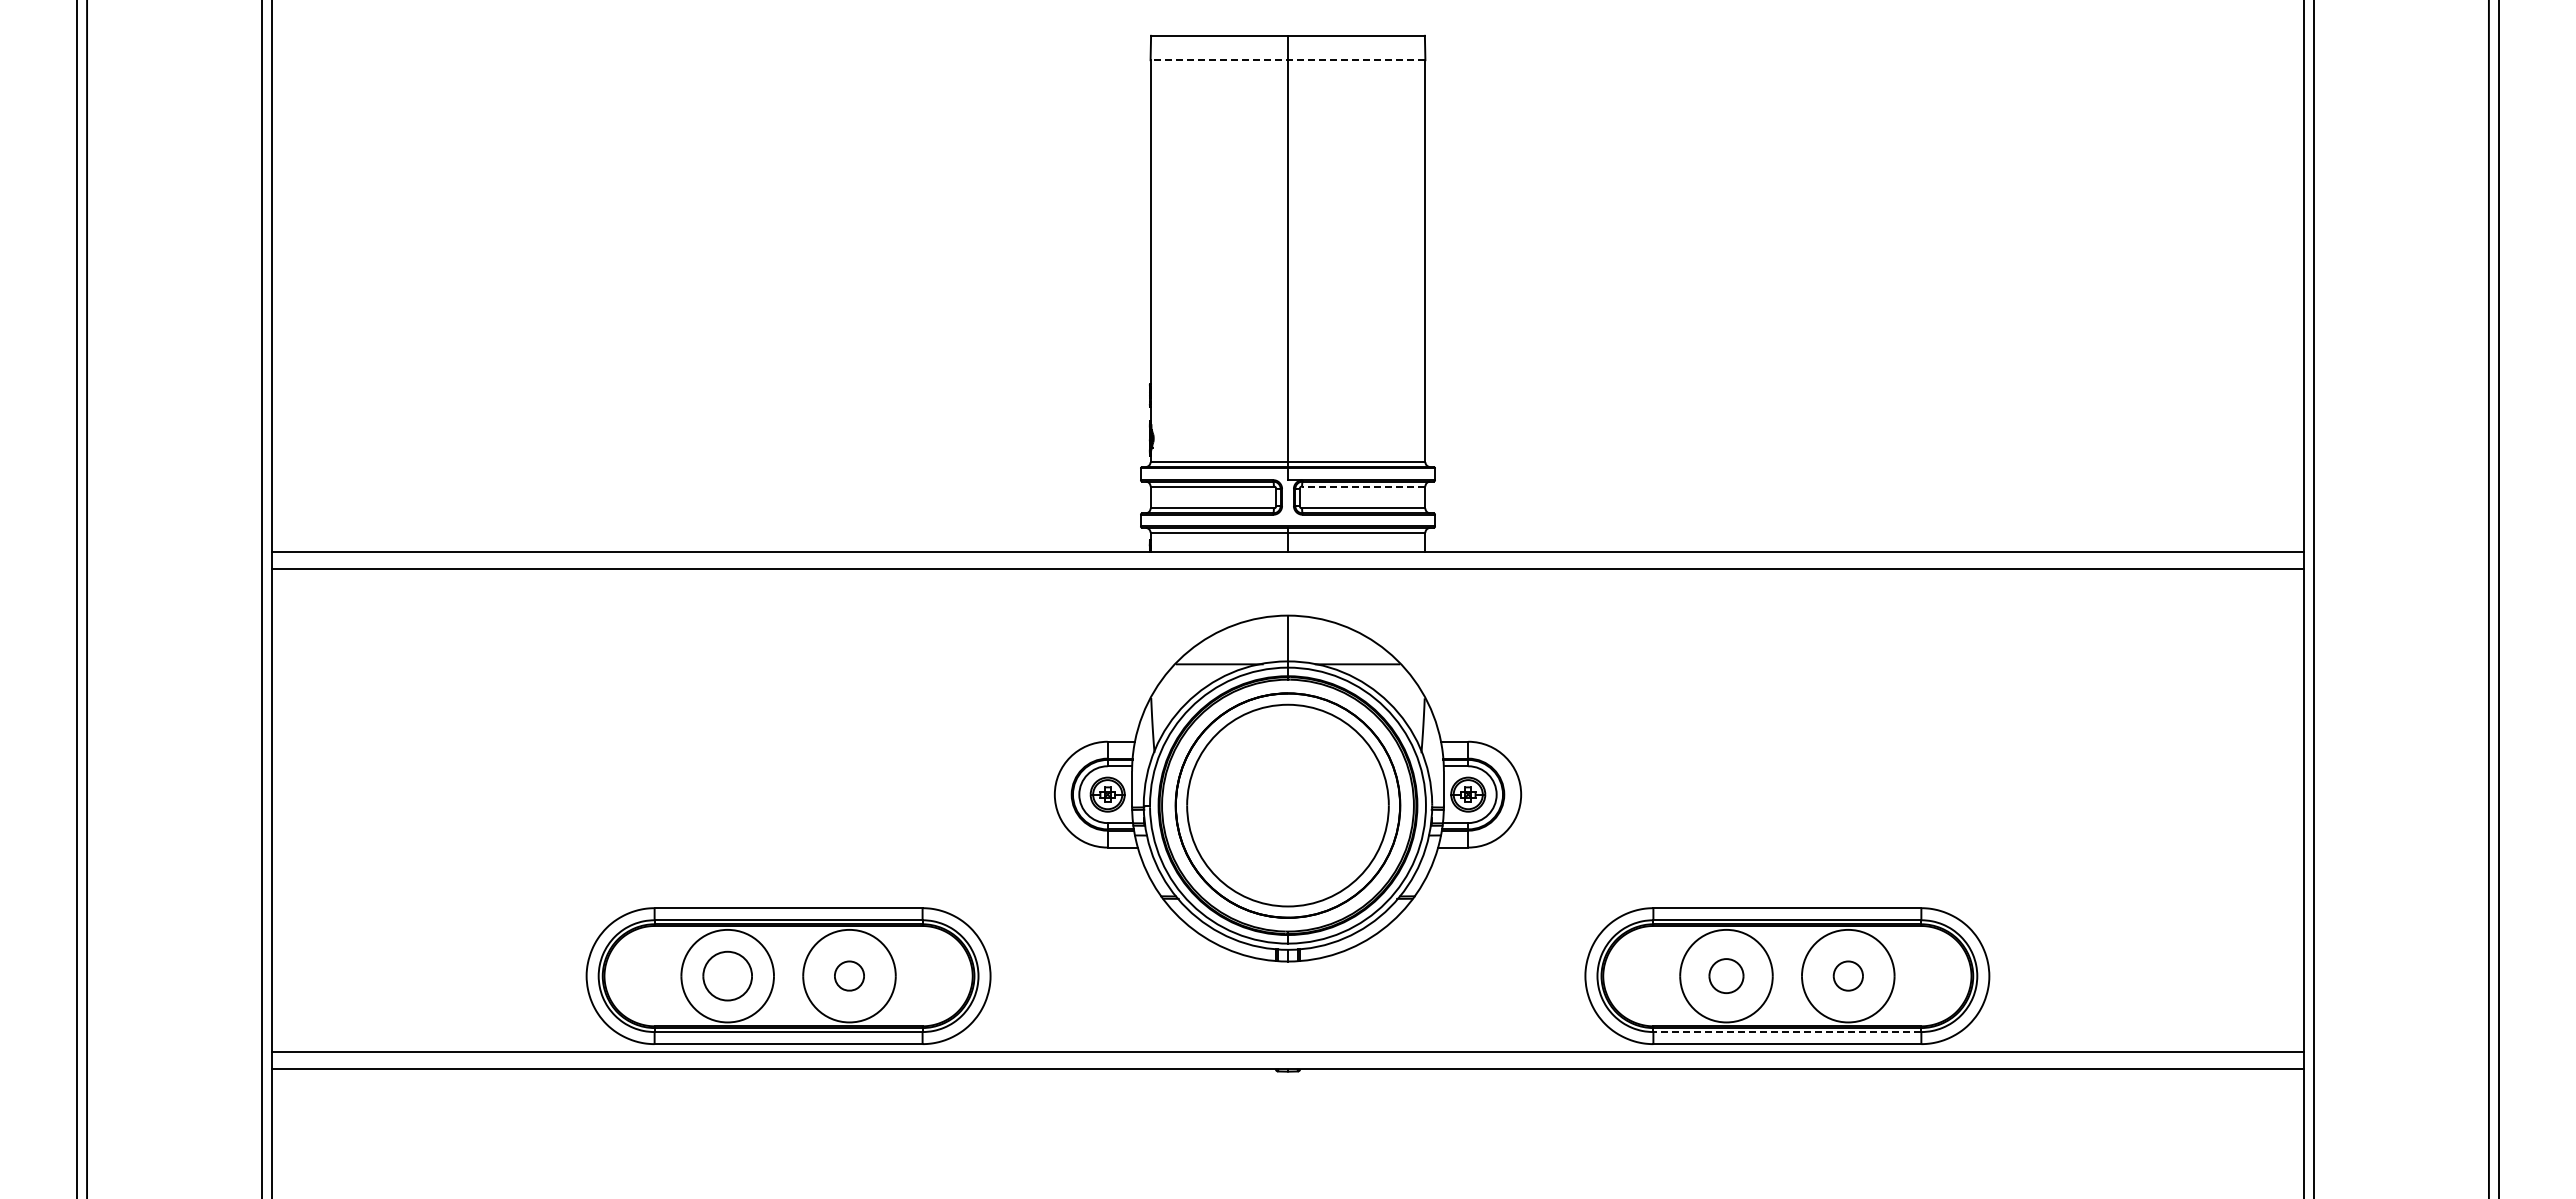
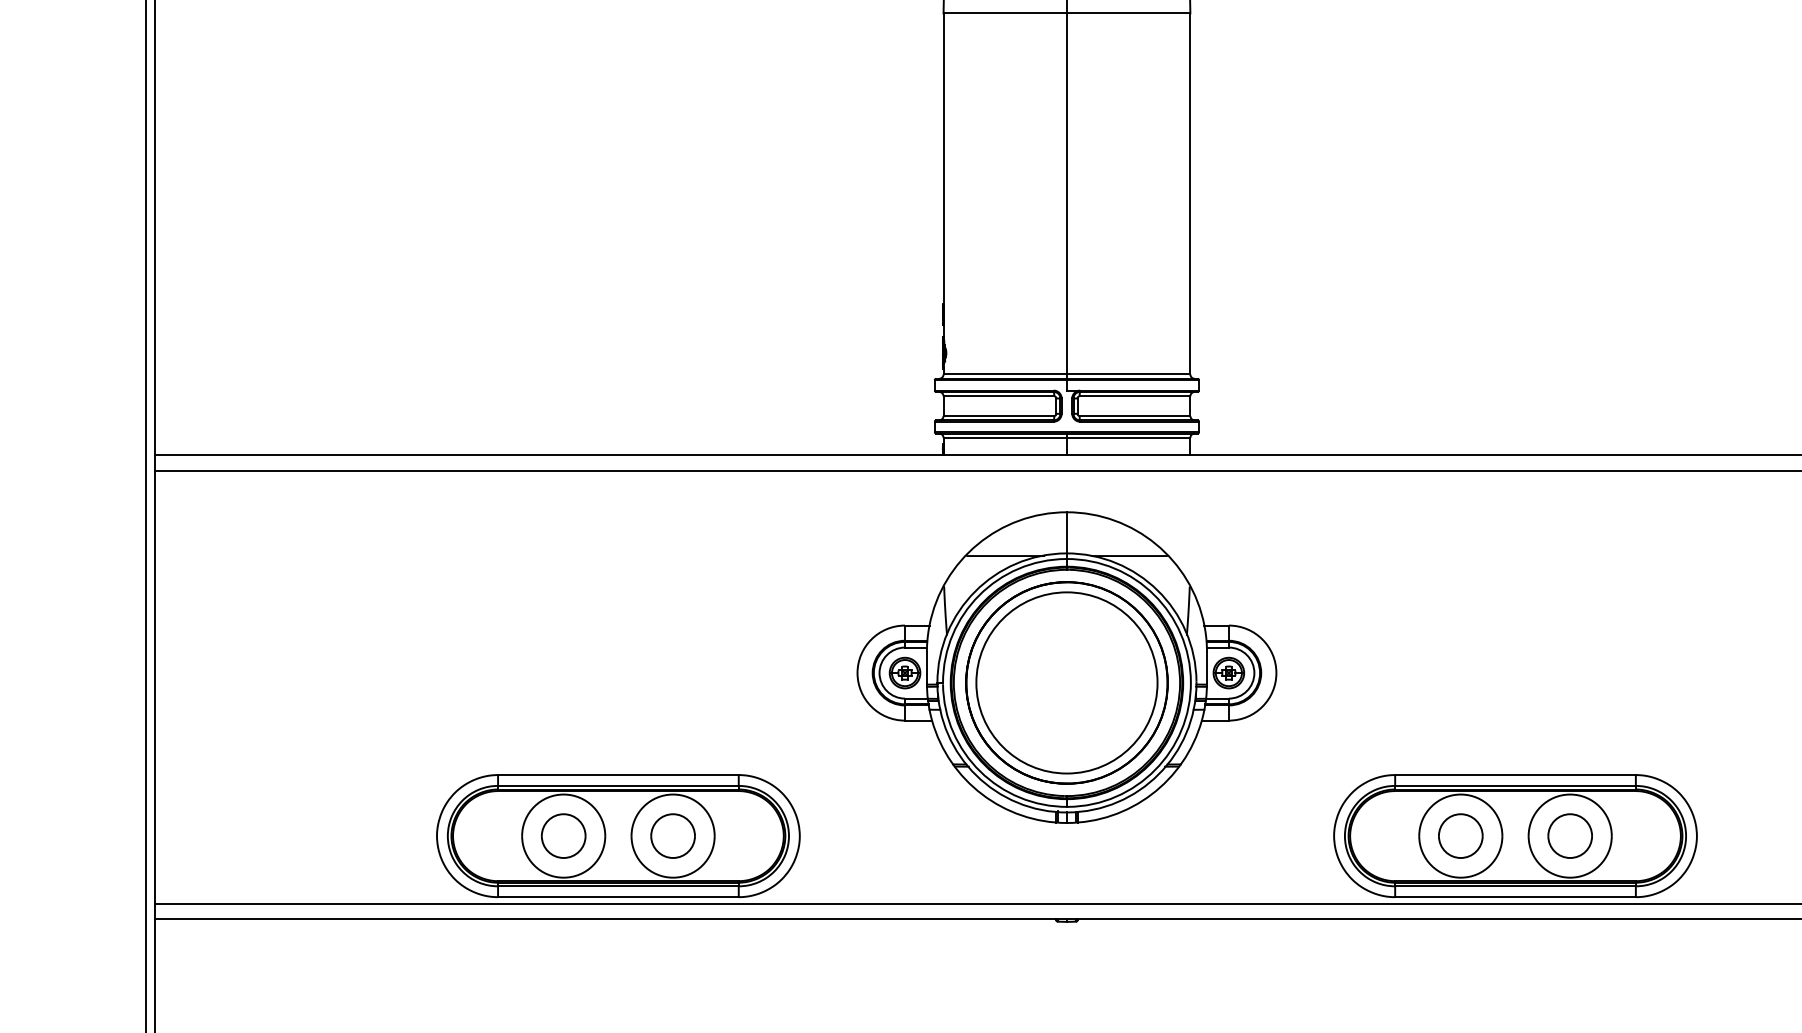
line: (1287, 60) -> (1066, 13), dashed -> solid
line: (1363, 486) -> (1134, 396), dashed -> solid
part: (849, 975) -> (673, 835), size x1.67
part: (1726, 975) -> (1460, 835), size x1.43
part: (1848, 975) -> (1570, 835), size x1.67
line: (1787, 1032) -> (1515, 886), dashed -> solid

